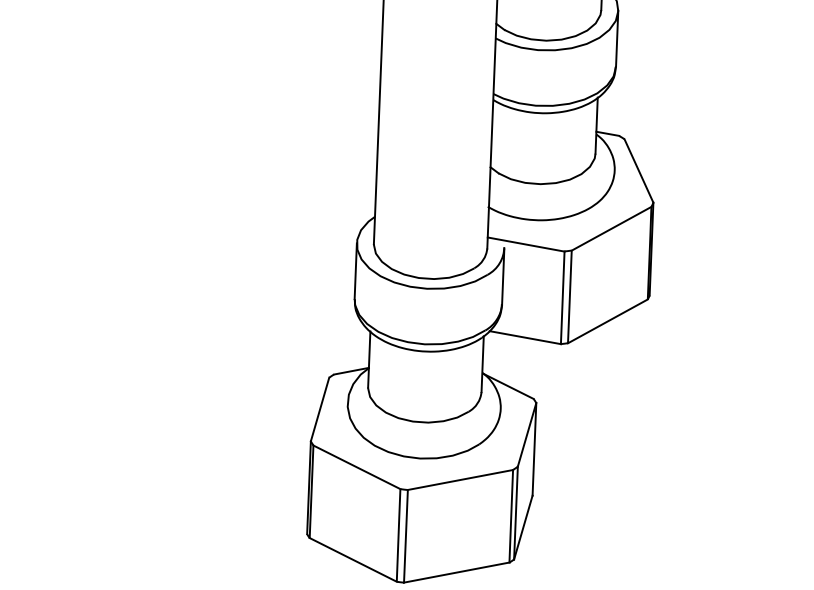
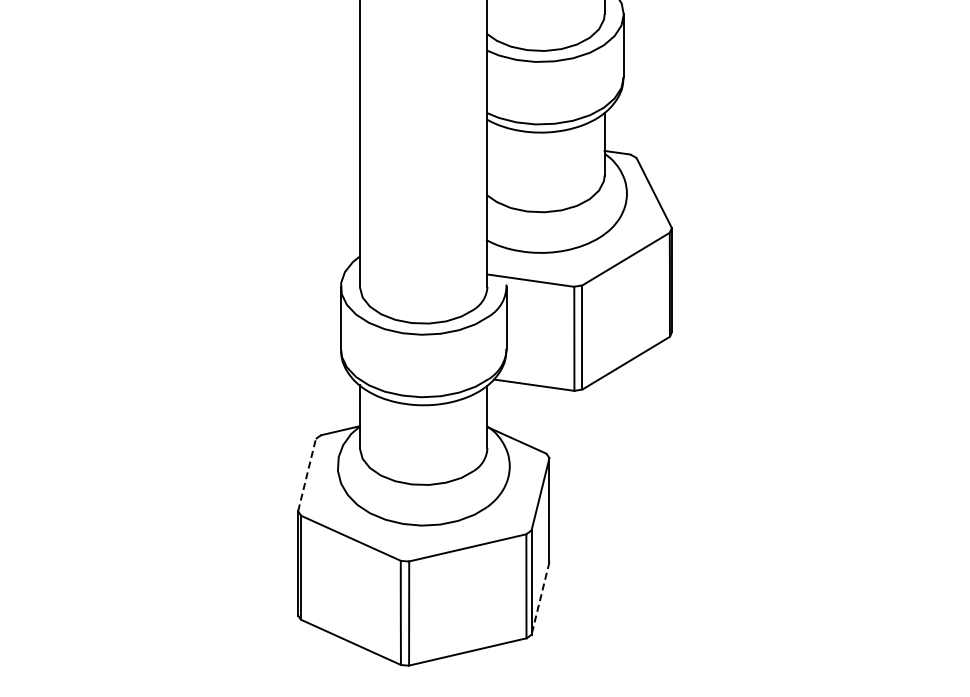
line: (320, 408) -> (307, 474), solid -> dashed
line: (523, 527) -> (540, 598), solid -> dashed

